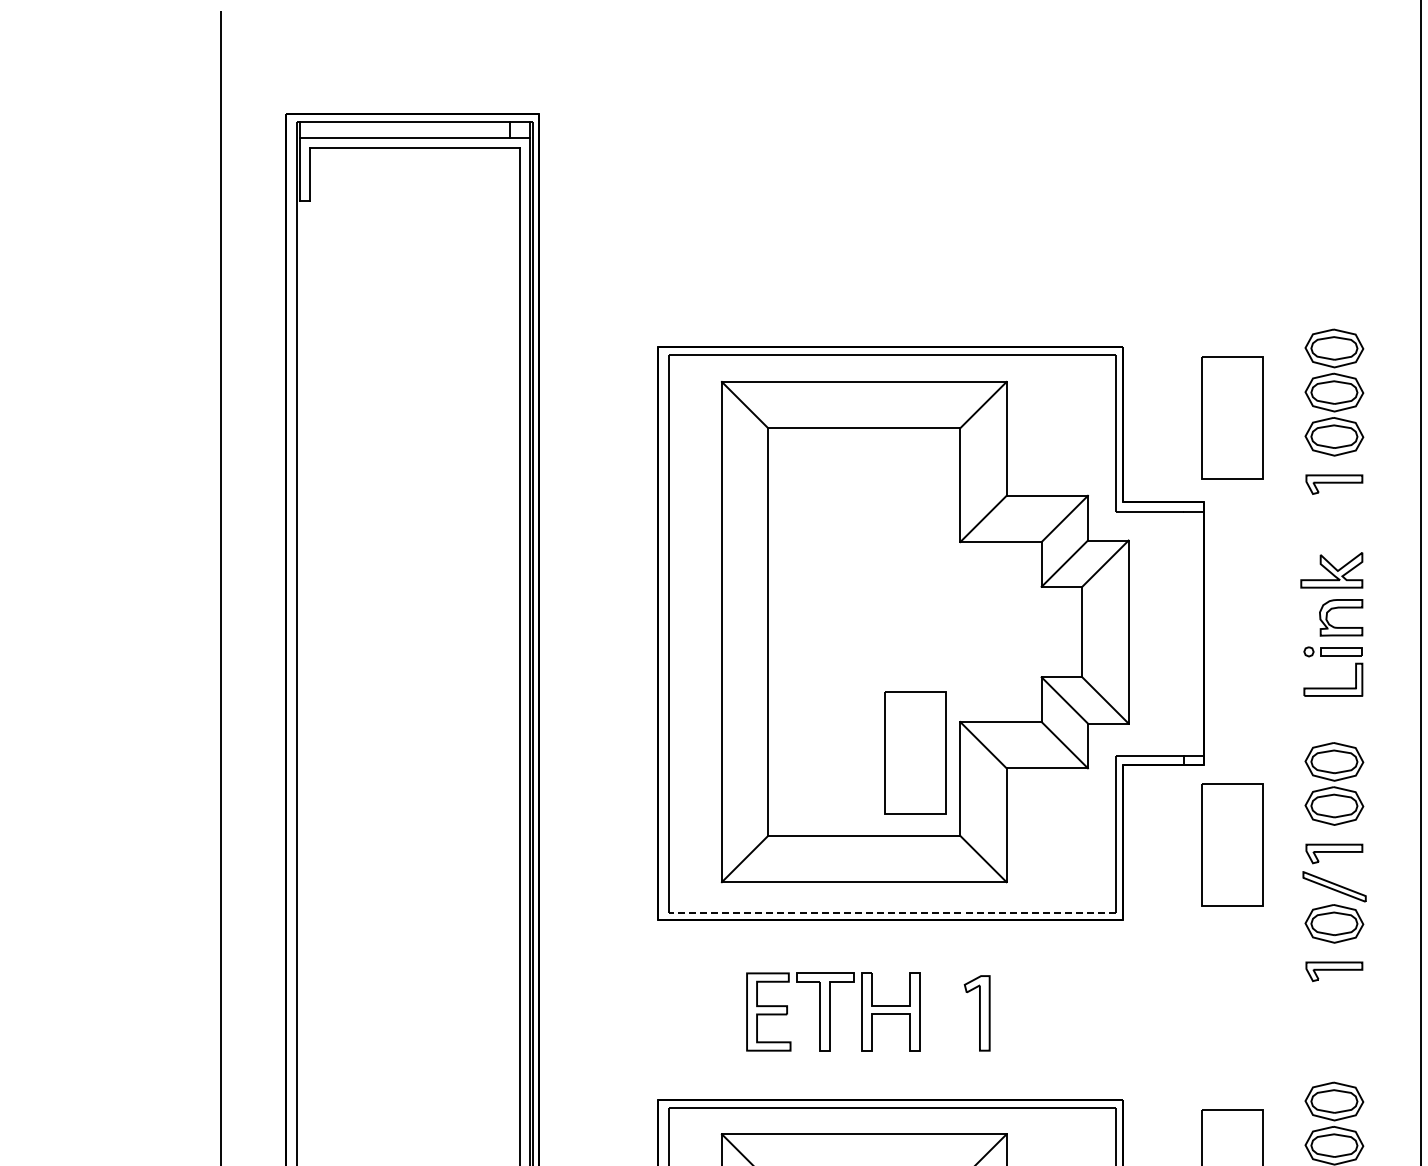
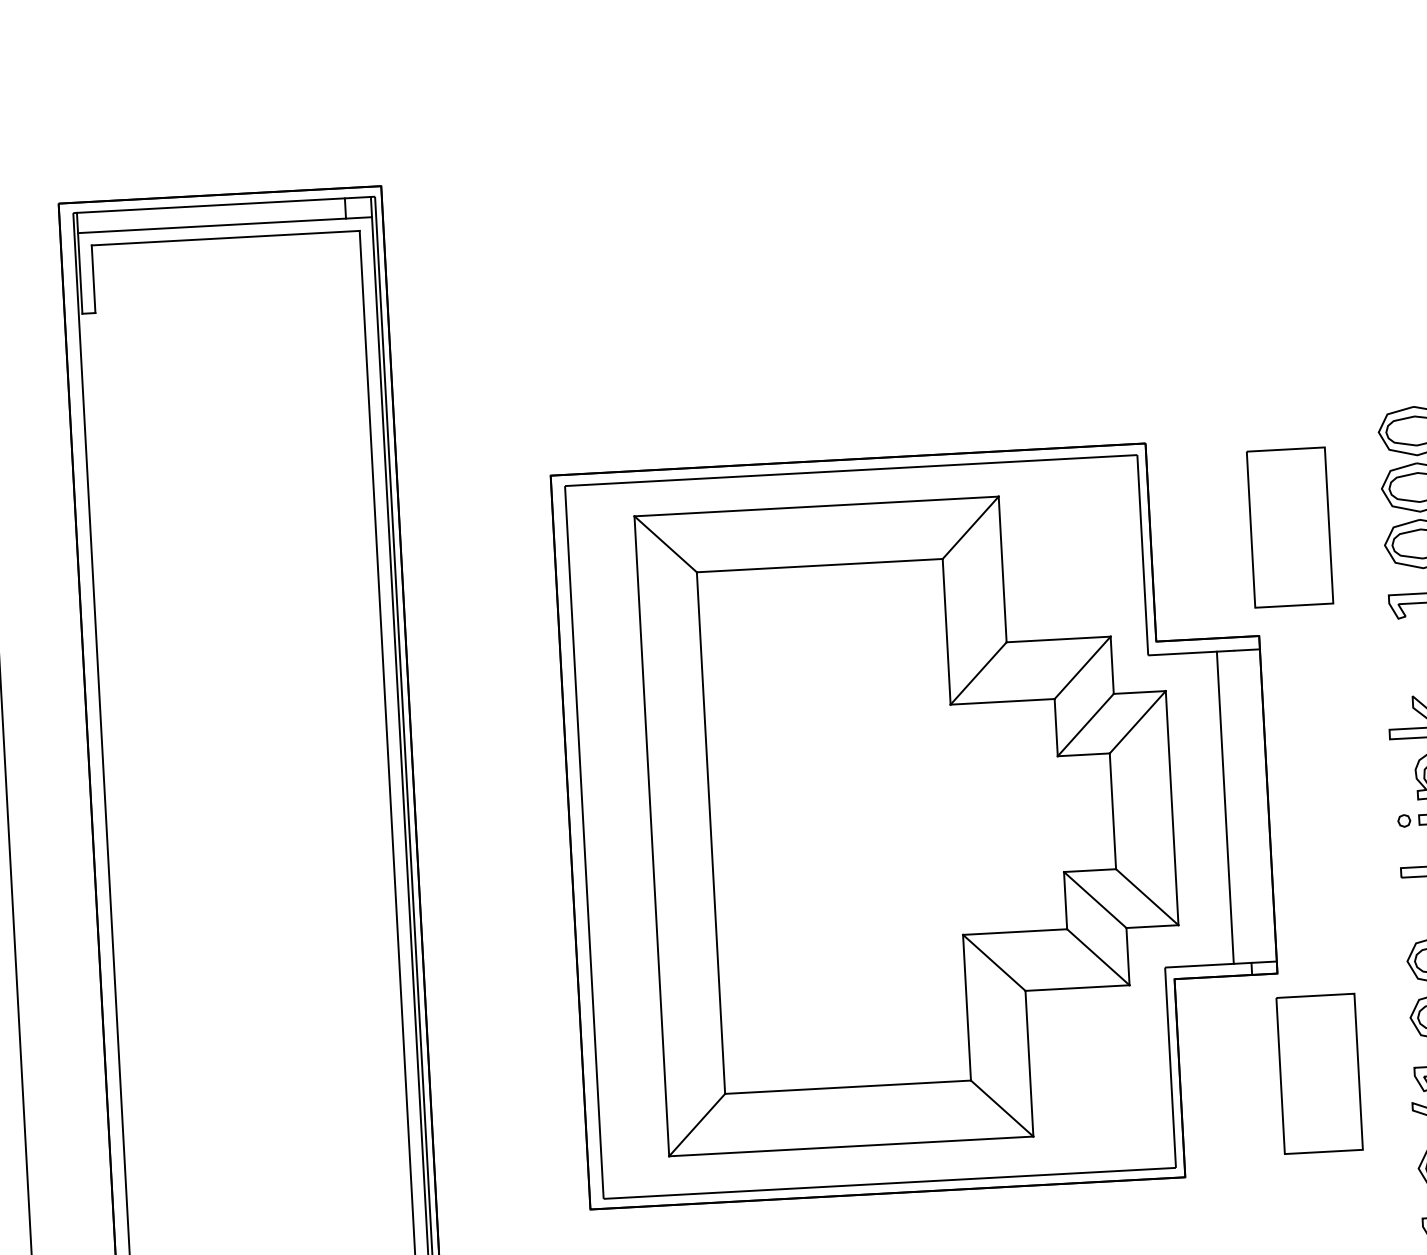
line: (1170, 634) -> (1225, 808), added
part: (915, 752) -> (907, 976), removed
line: (892, 912) -> (889, 1183), dashed -> solid

